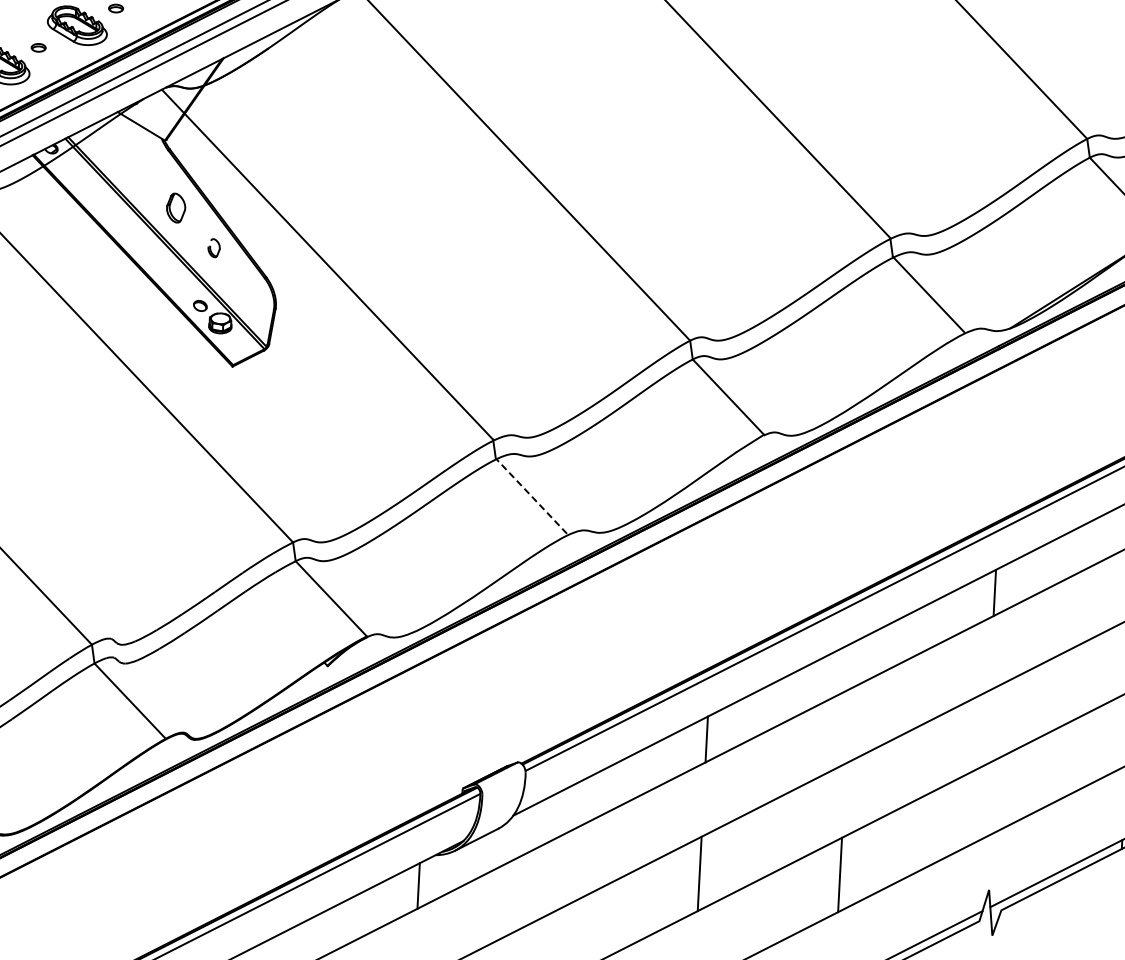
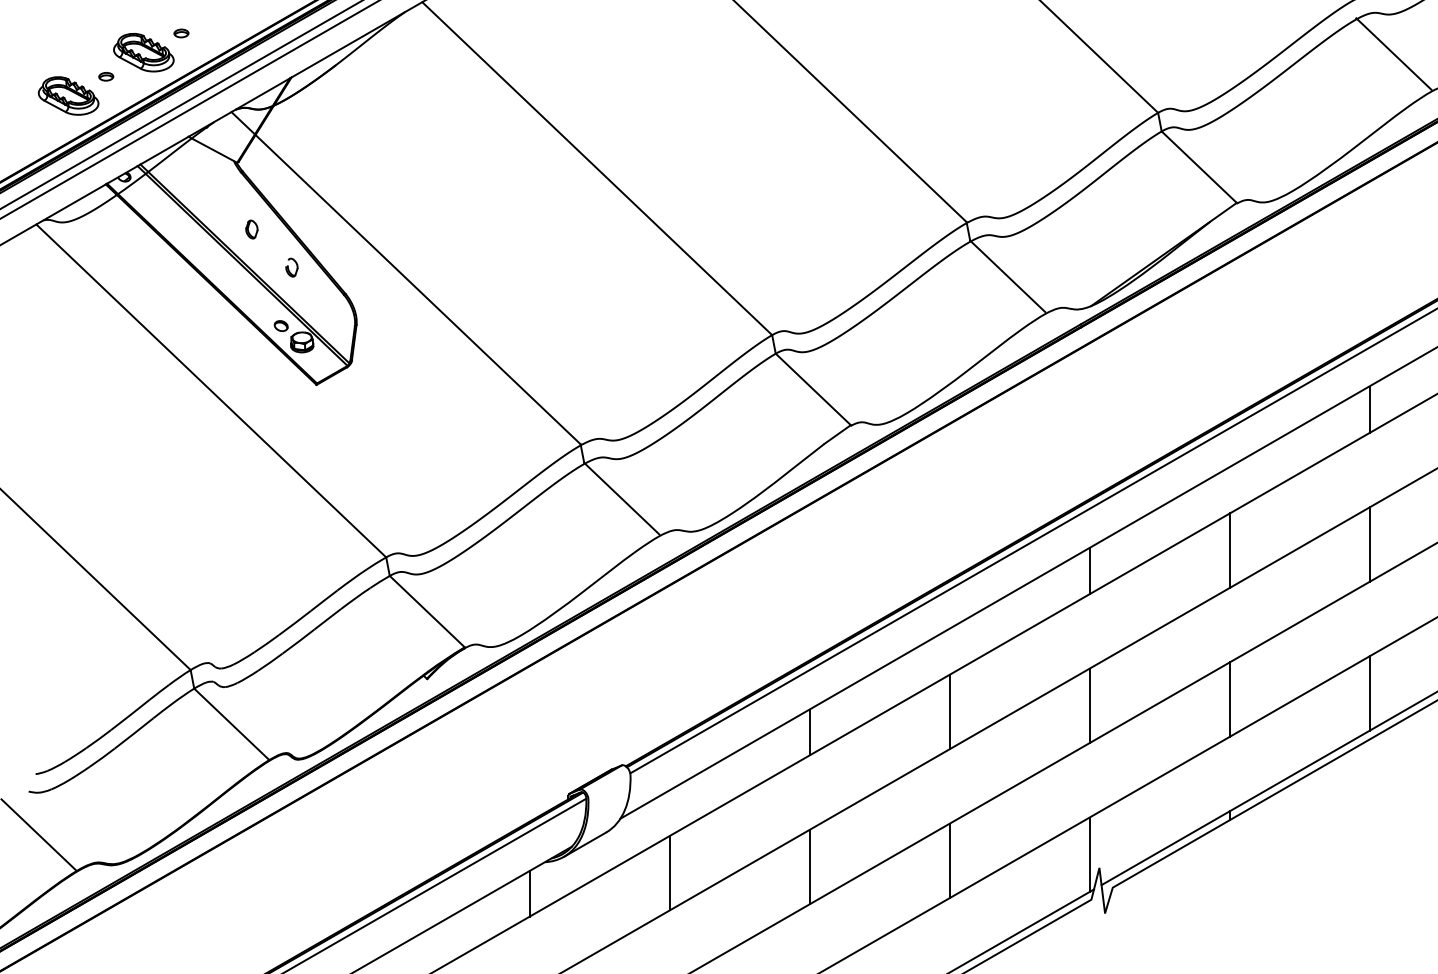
part: (175, 207) -> (251, 229), size x0.62
line: (531, 495) -> (621, 498), dashed -> solid
line: (847, 725) -> (949, 711), added
line: (987, 727) -> (1089, 705), added
line: (559, 871) -> (669, 872), added
line: (979, 875) -> (1089, 854), added

